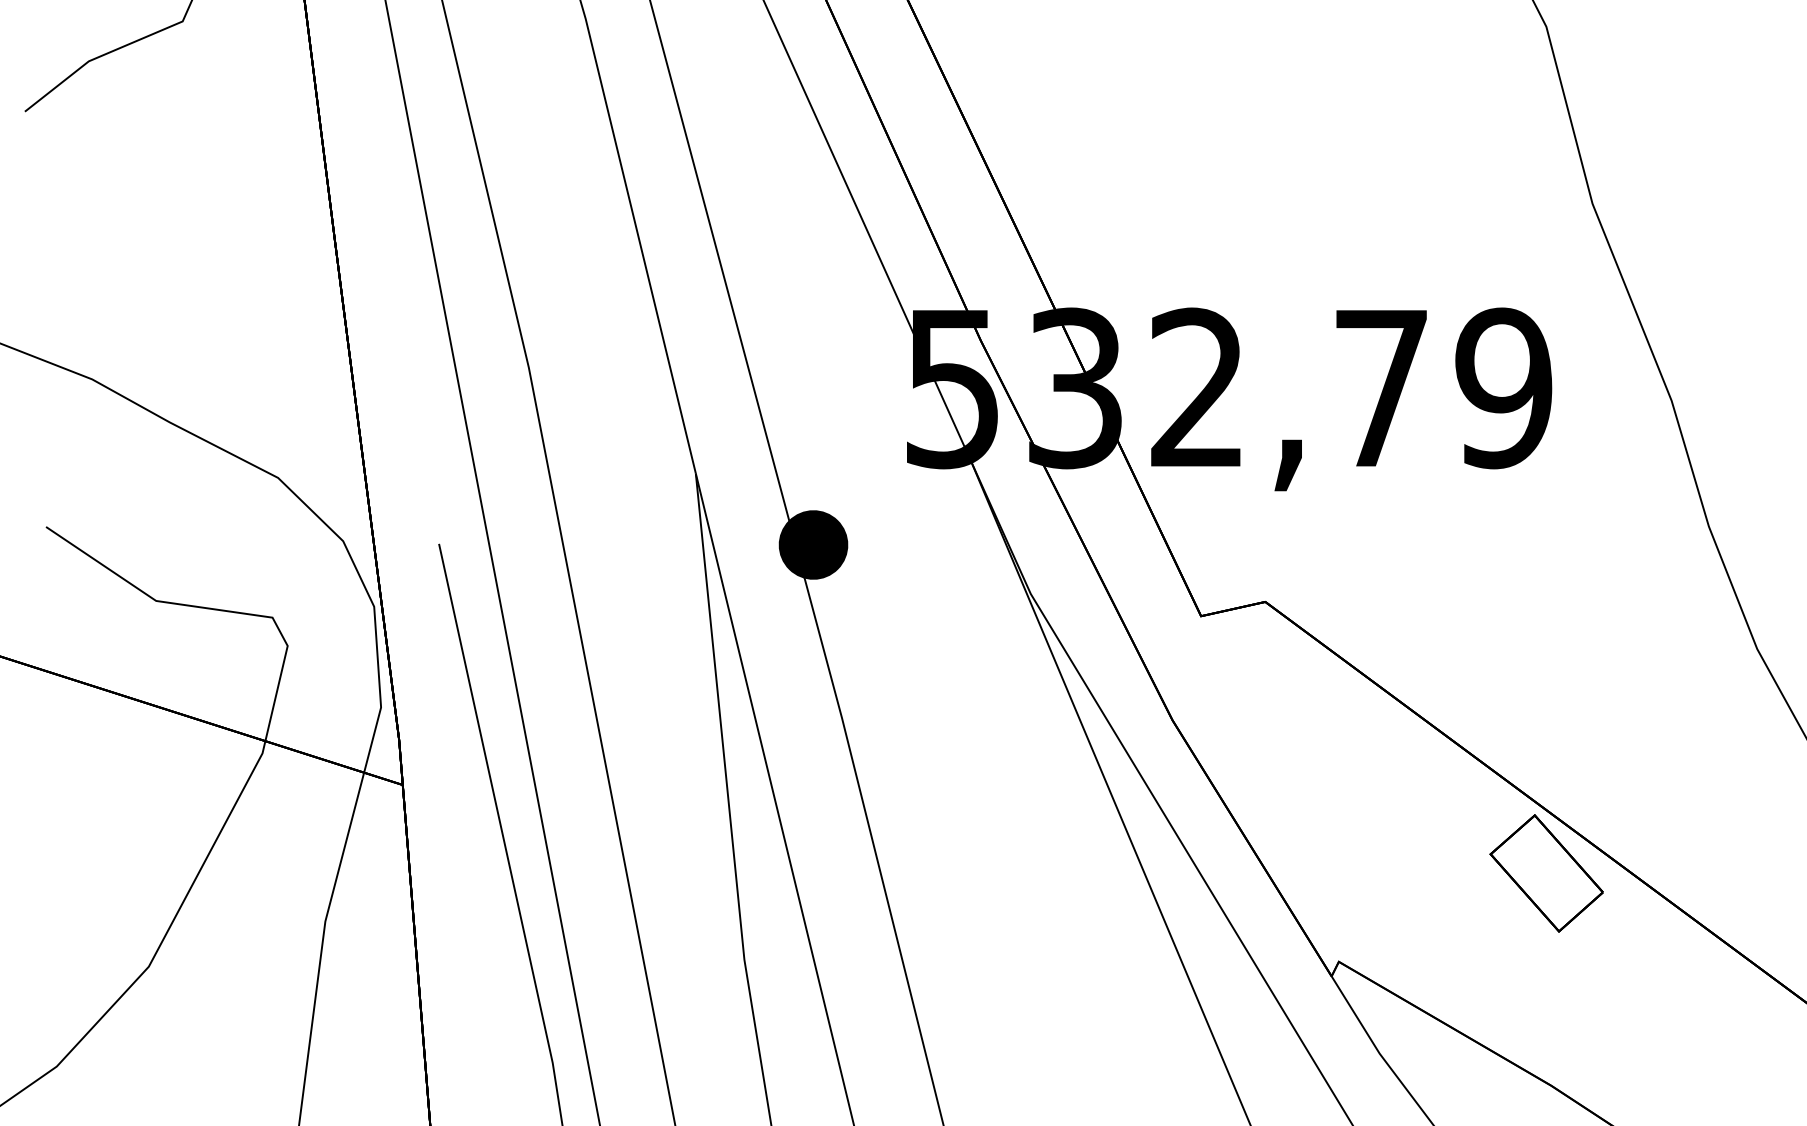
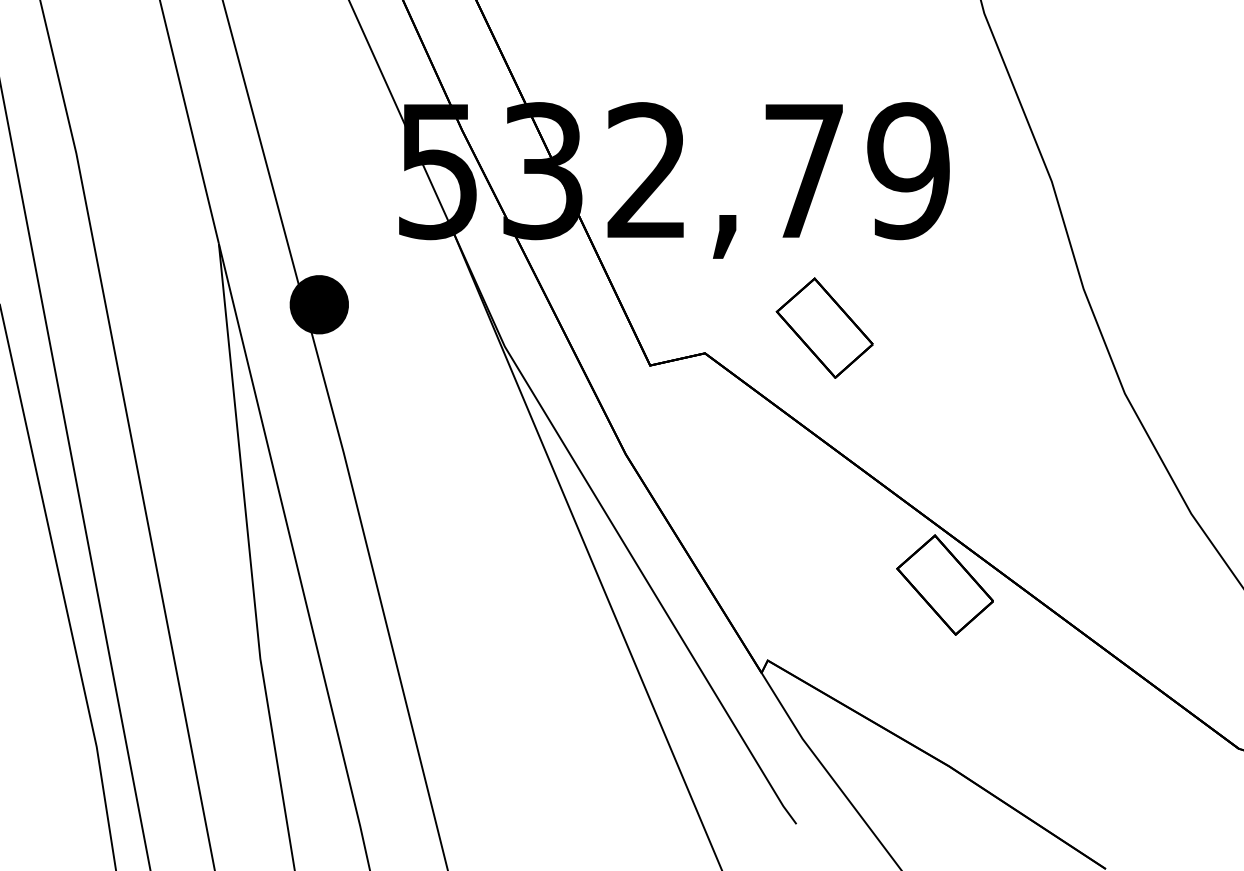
part: (1405, 572) -> (824, 328), added

